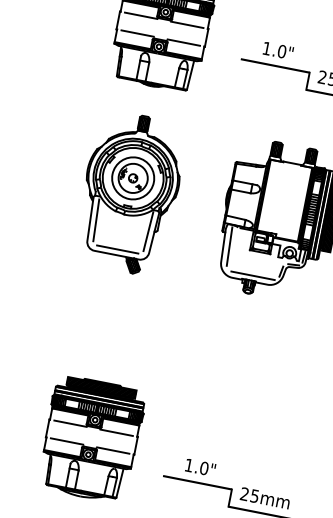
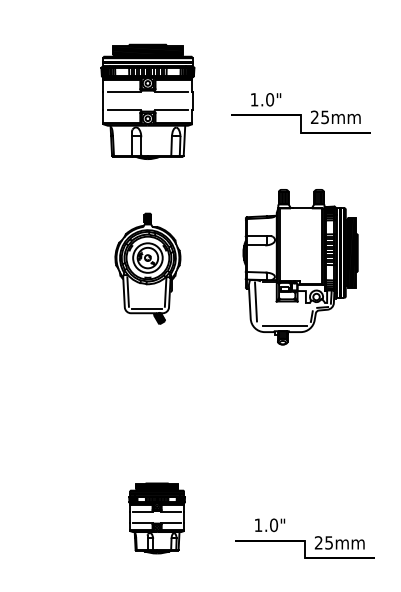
part: (129, 193) -> (147, 268), size x0.7
part: (90, 439) -> (156, 518), size x0.6

